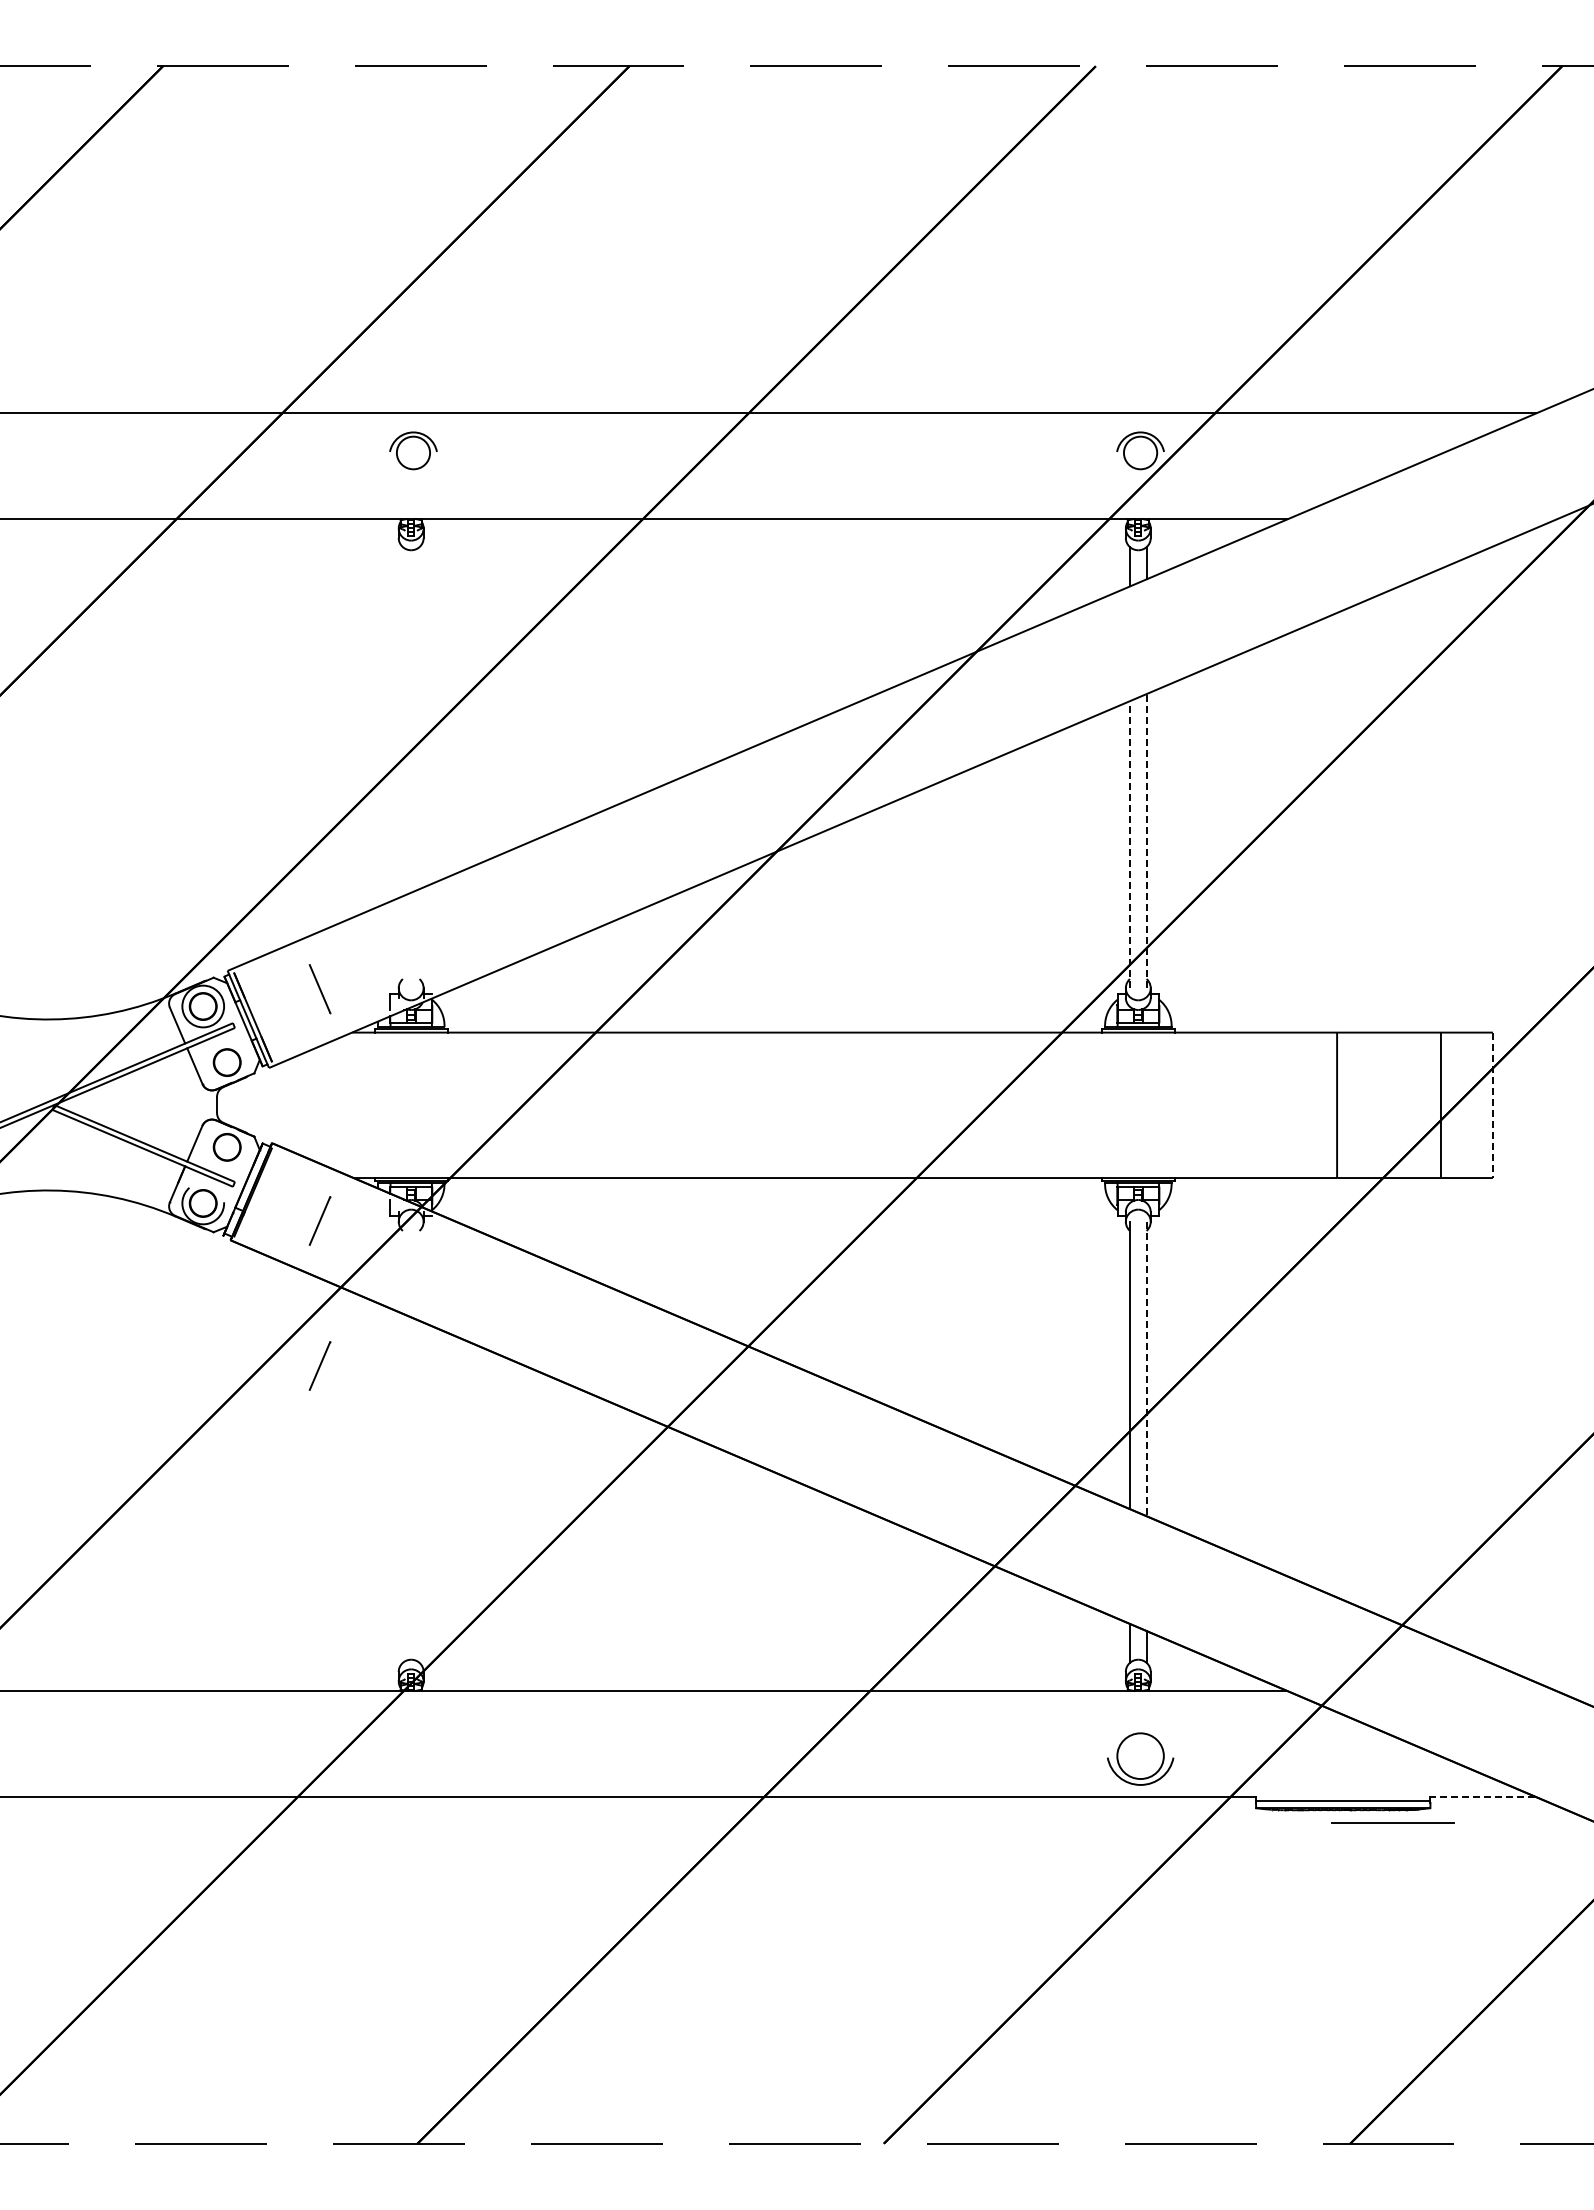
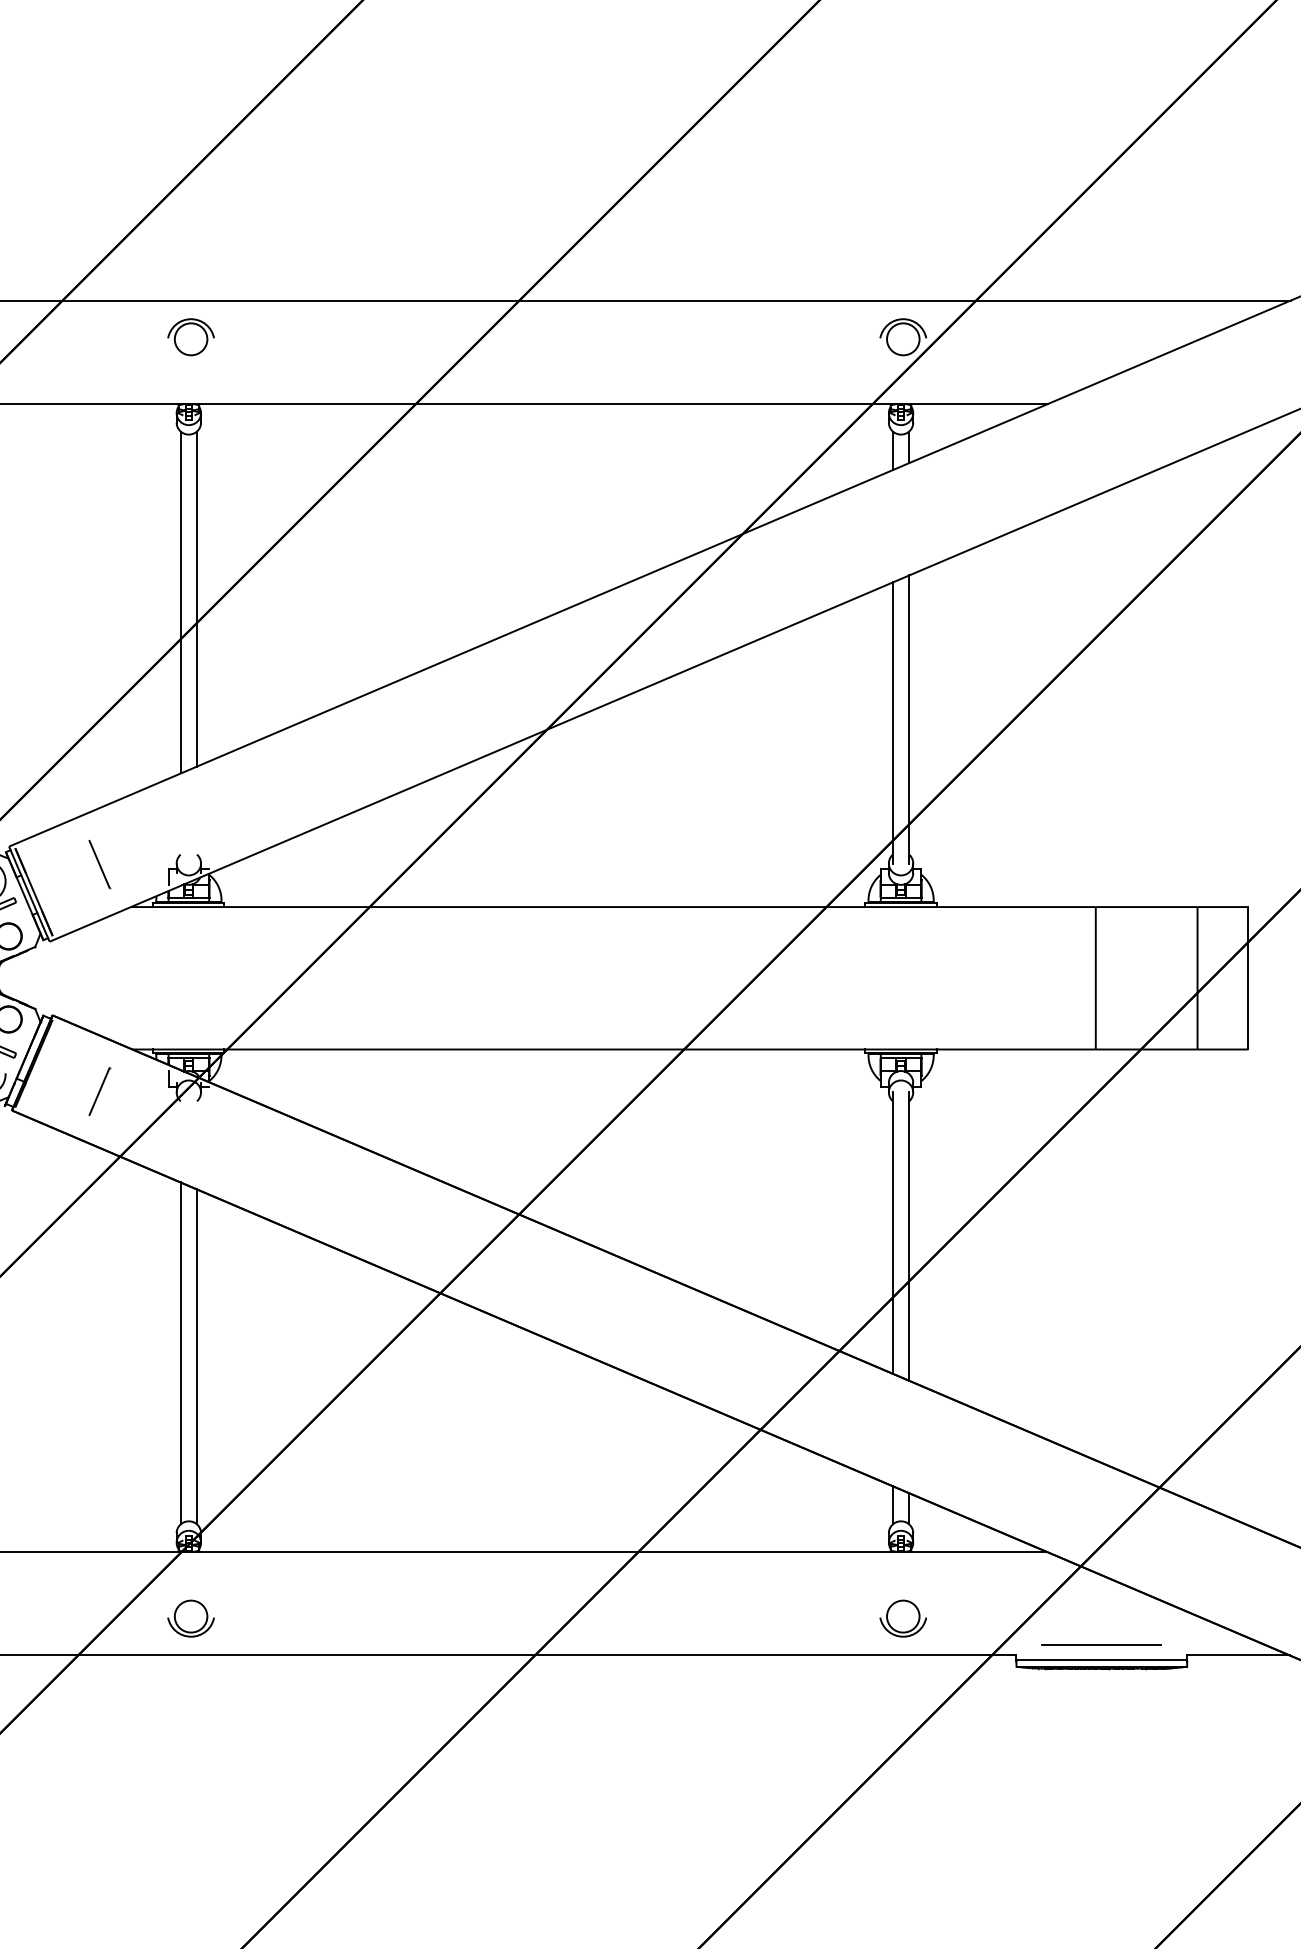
line: (419, 718) -> (197, 599), added
line: (402, 721) -> (180, 602), added
line: (1146, 840) -> (909, 718), dashed -> solid
line: (1129, 844) -> (892, 722), dashed -> solid
line: (1492, 1105) -> (1248, 978), dashed -> solid
line: (319, 1365) -> (99, 1233), removed
line: (1146, 1369) -> (909, 1237), dashed -> solid
line: (402, 1487) -> (180, 1352), added
line: (419, 1491) -> (197, 1356), added
part: (413, 1758) -> (191, 1618), added
part: (1140, 1758) -> (903, 1618), size x0.71
line: (1482, 1796) -> (1238, 1655), dashed -> solid
line: (1392, 1822) -> (1101, 1644), moved

